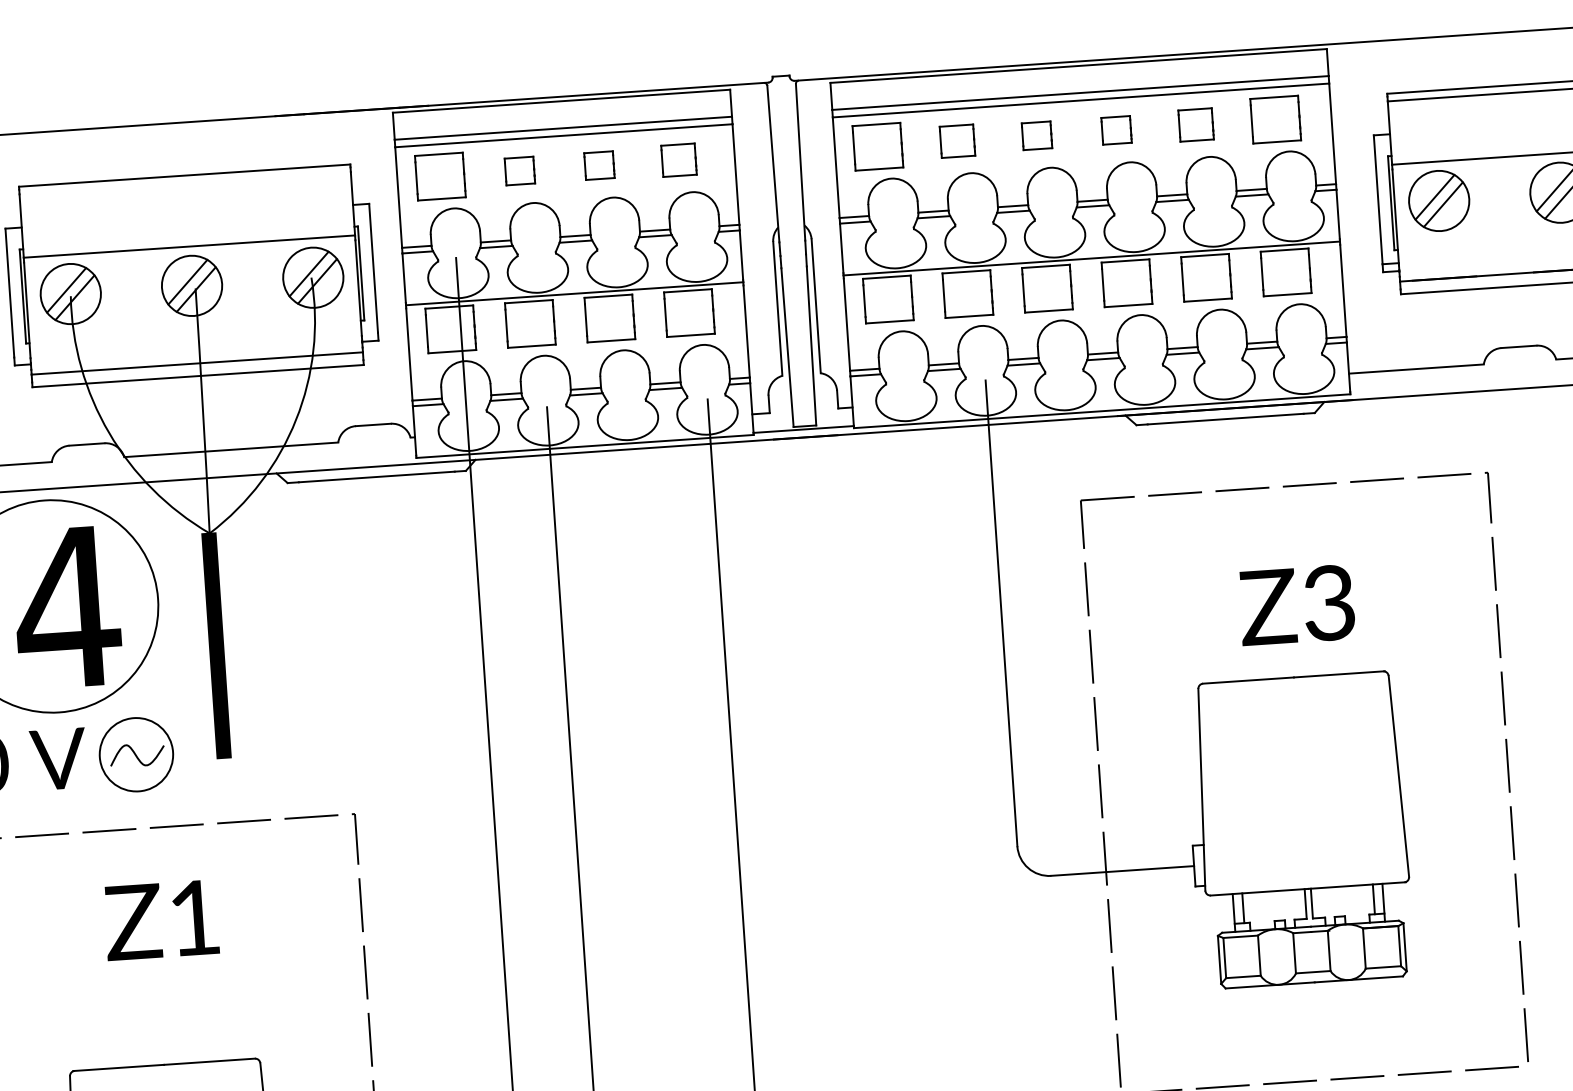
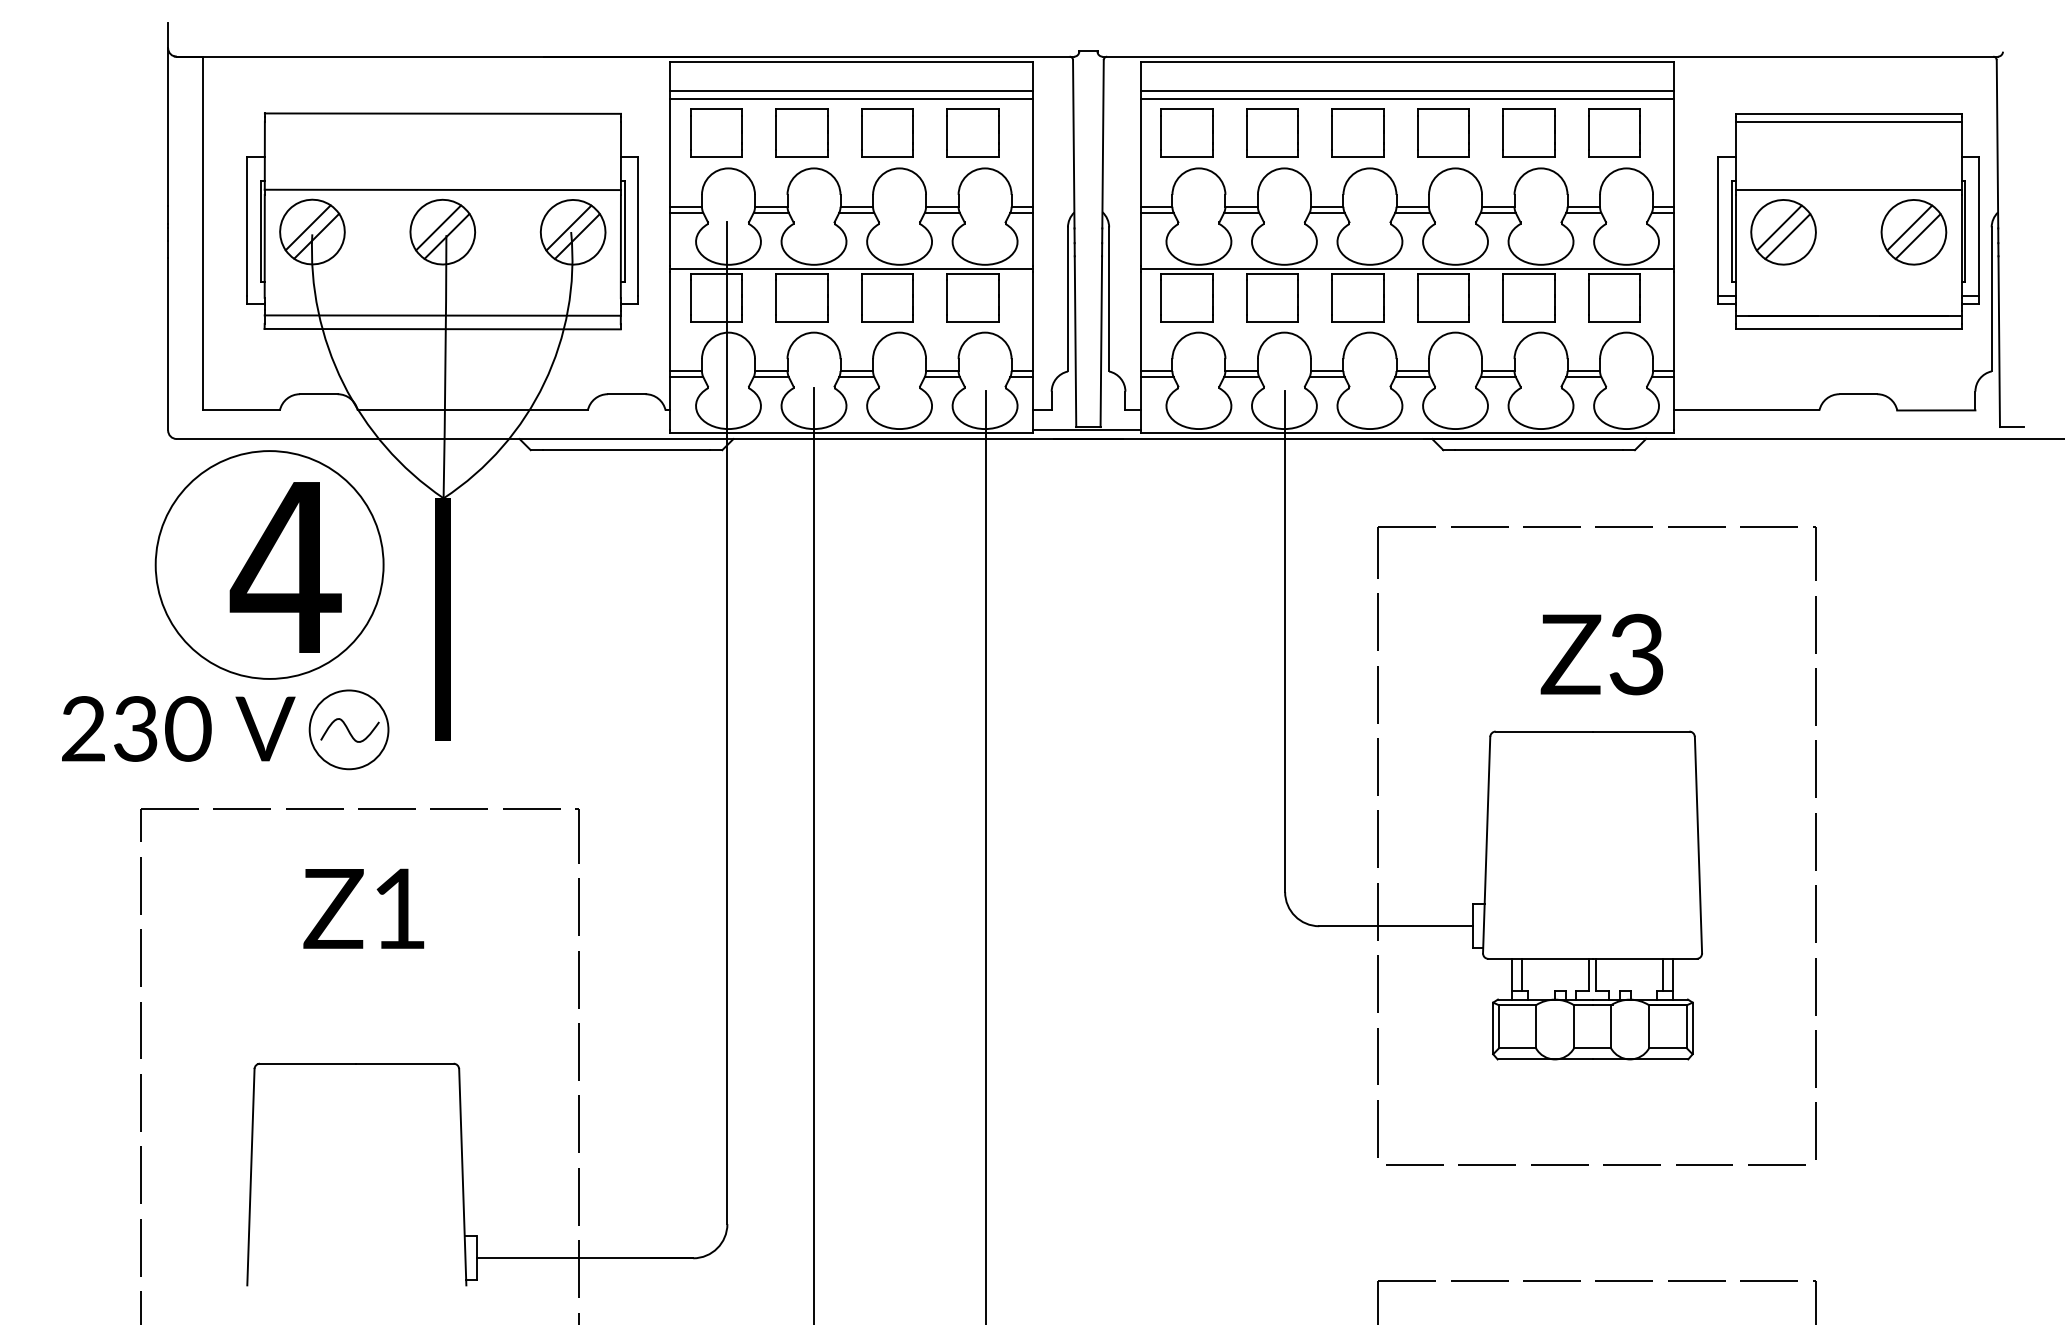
part: (1195, 124) -> (1528, 132), size x1.43
part: (1116, 129) -> (1443, 132), size x1.67
part: (1036, 135) -> (1357, 132), size x1.67
part: (957, 140) -> (1272, 132), size x1.43
part: (678, 159) -> (972, 132), size x1.43
part: (599, 164) -> (887, 132), size x1.67
part: (519, 170) -> (801, 132), size x1.67

